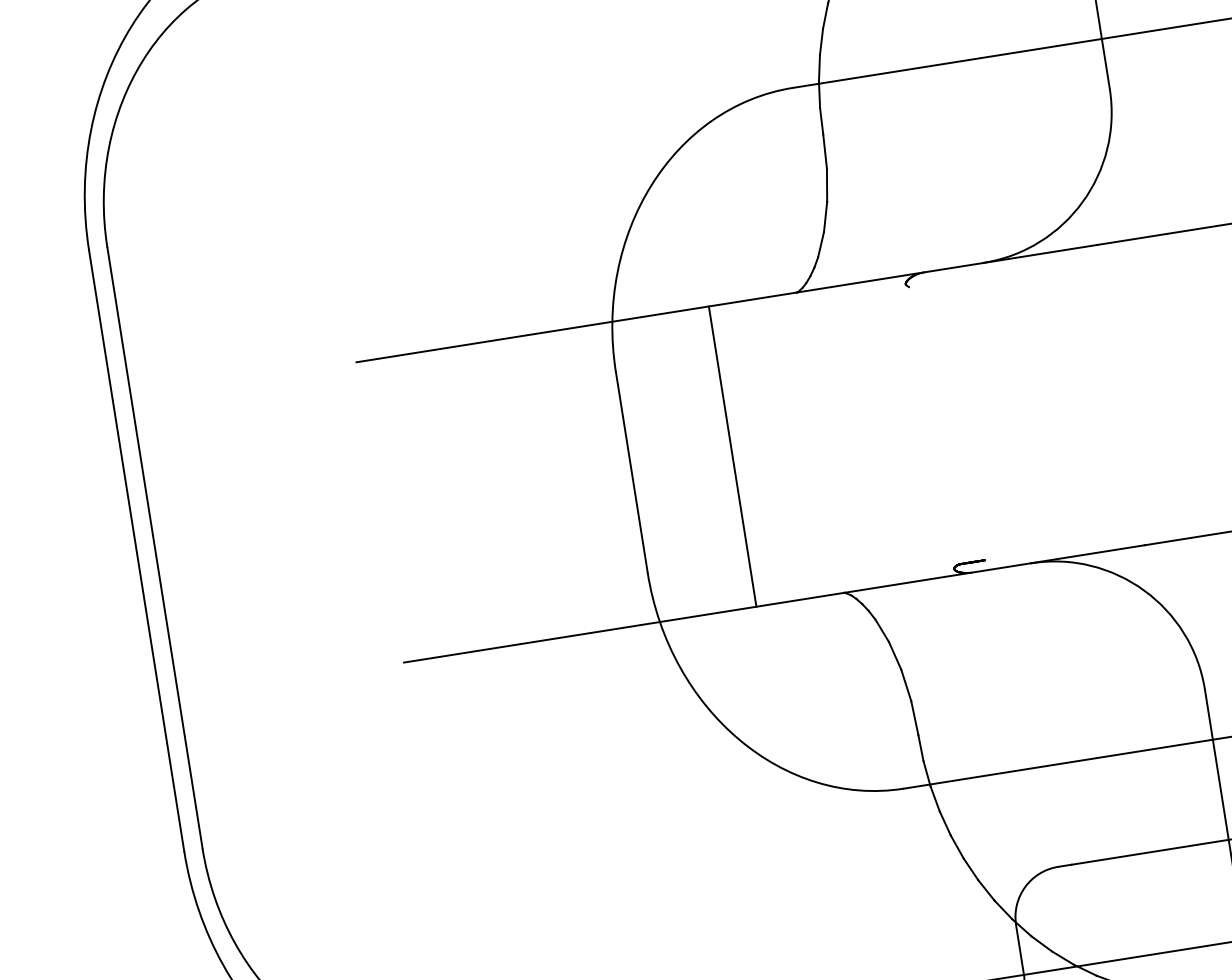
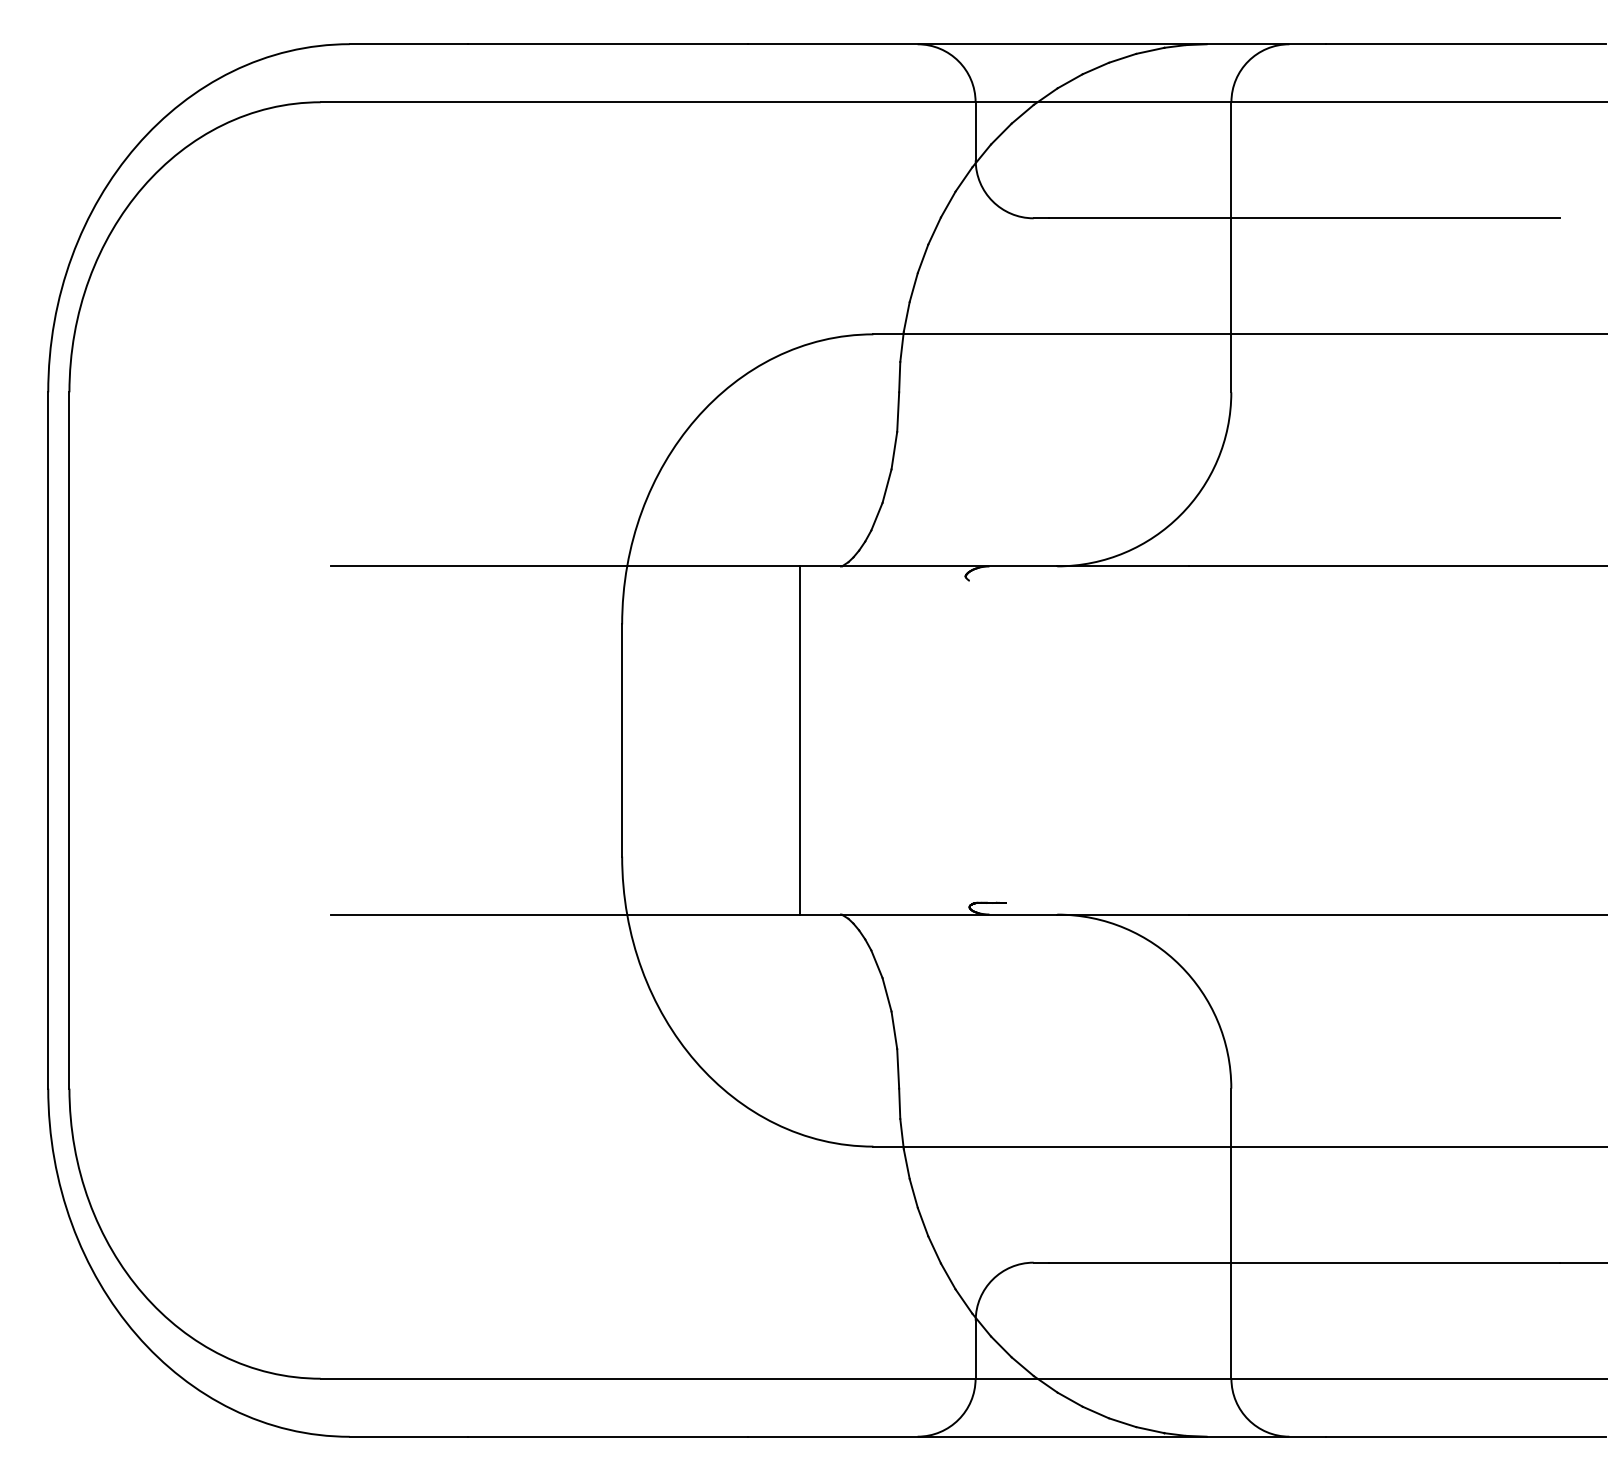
line: (733, 456) -> (800, 740), moved

